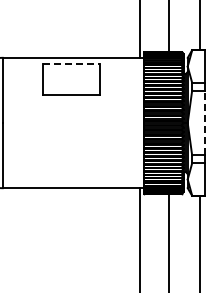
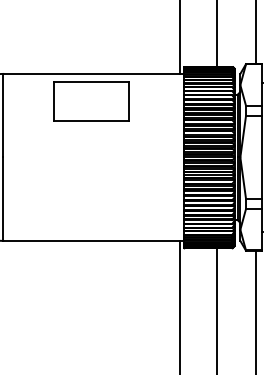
line: (71, 64) -> (91, 82), dashed -> solid
line: (204, 122) -> (261, 156), dashed -> solid

